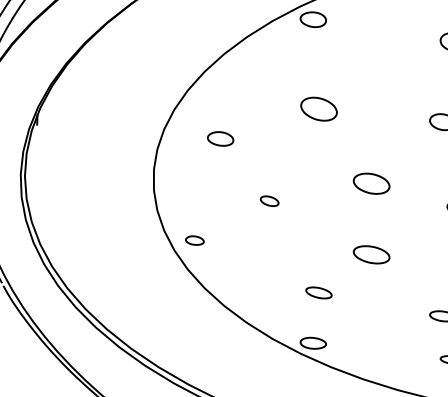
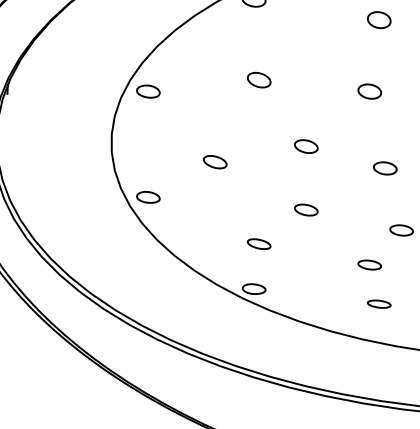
part: (318, 109) -> (258, 80), size x0.71
part: (220, 138) -> (148, 91), moved
part: (371, 183) -> (306, 146), size x0.71
part: (268, 201) -> (214, 162), size x1.43
part: (195, 240) -> (148, 197), size x1.43
part: (371, 254) -> (306, 209), size x0.71

